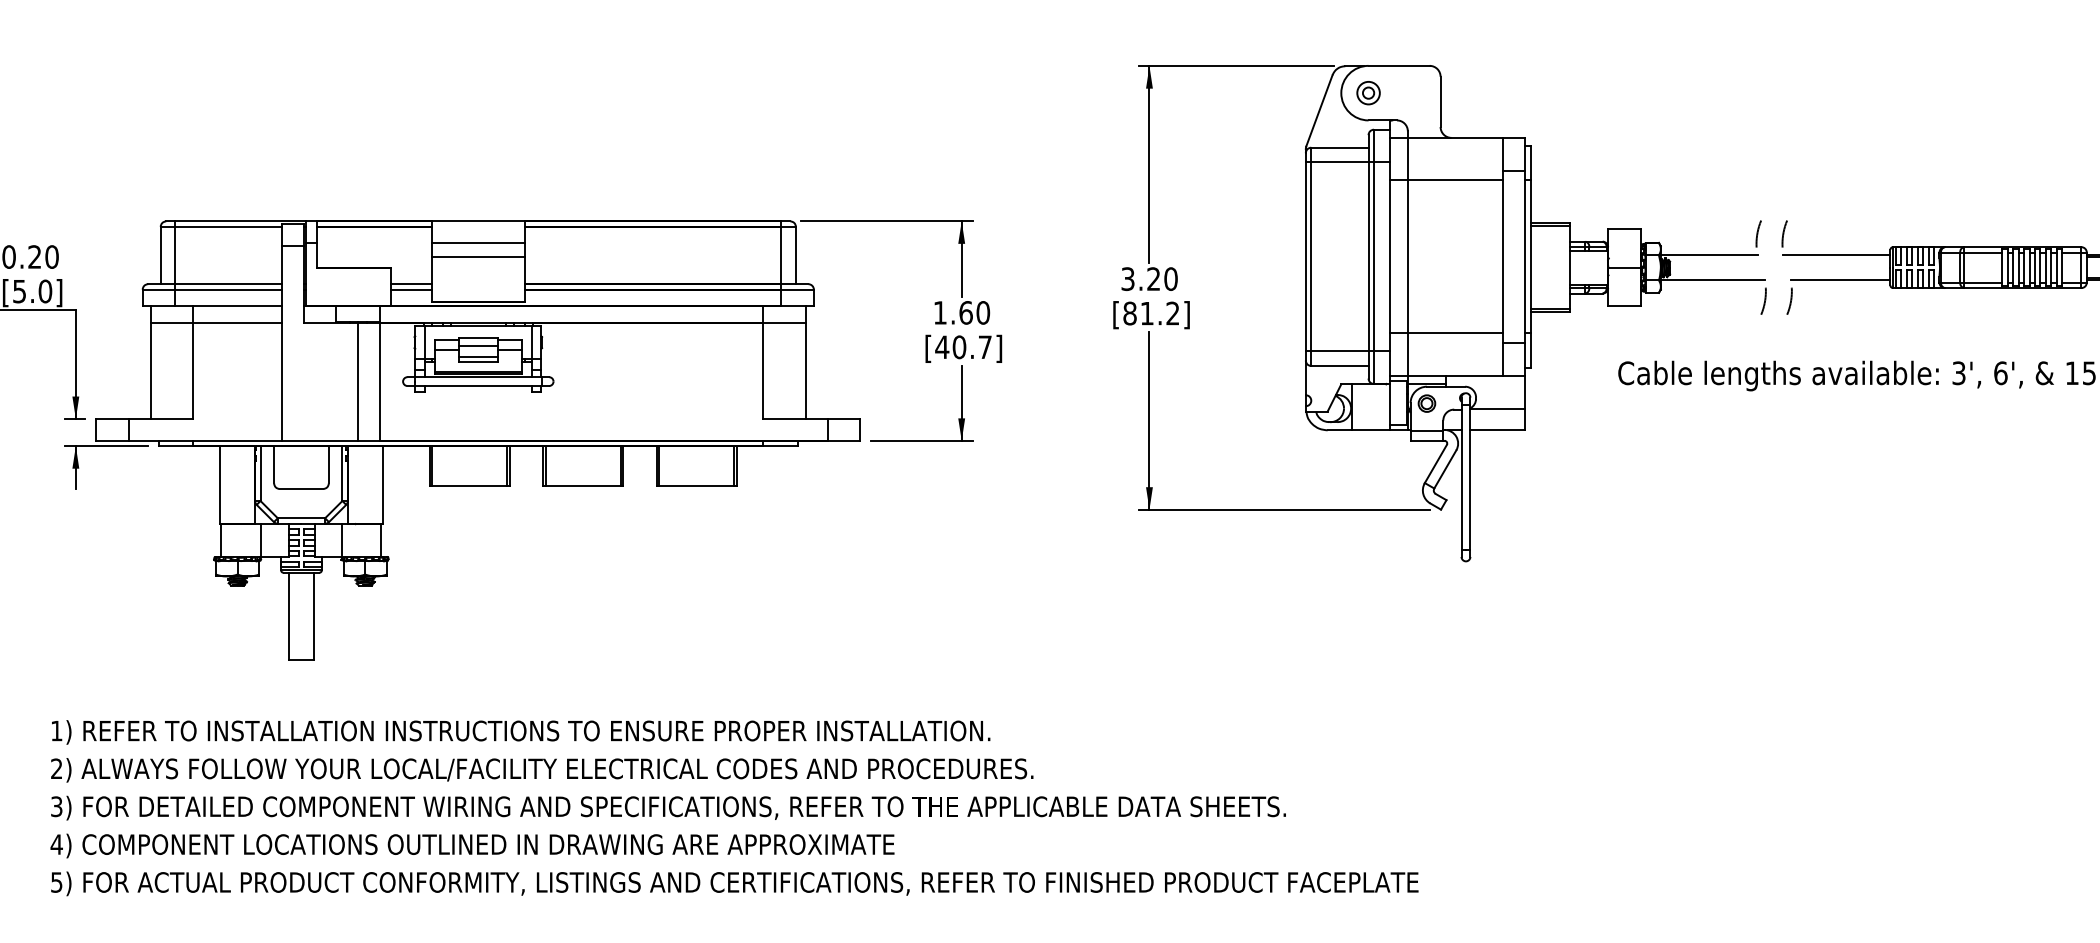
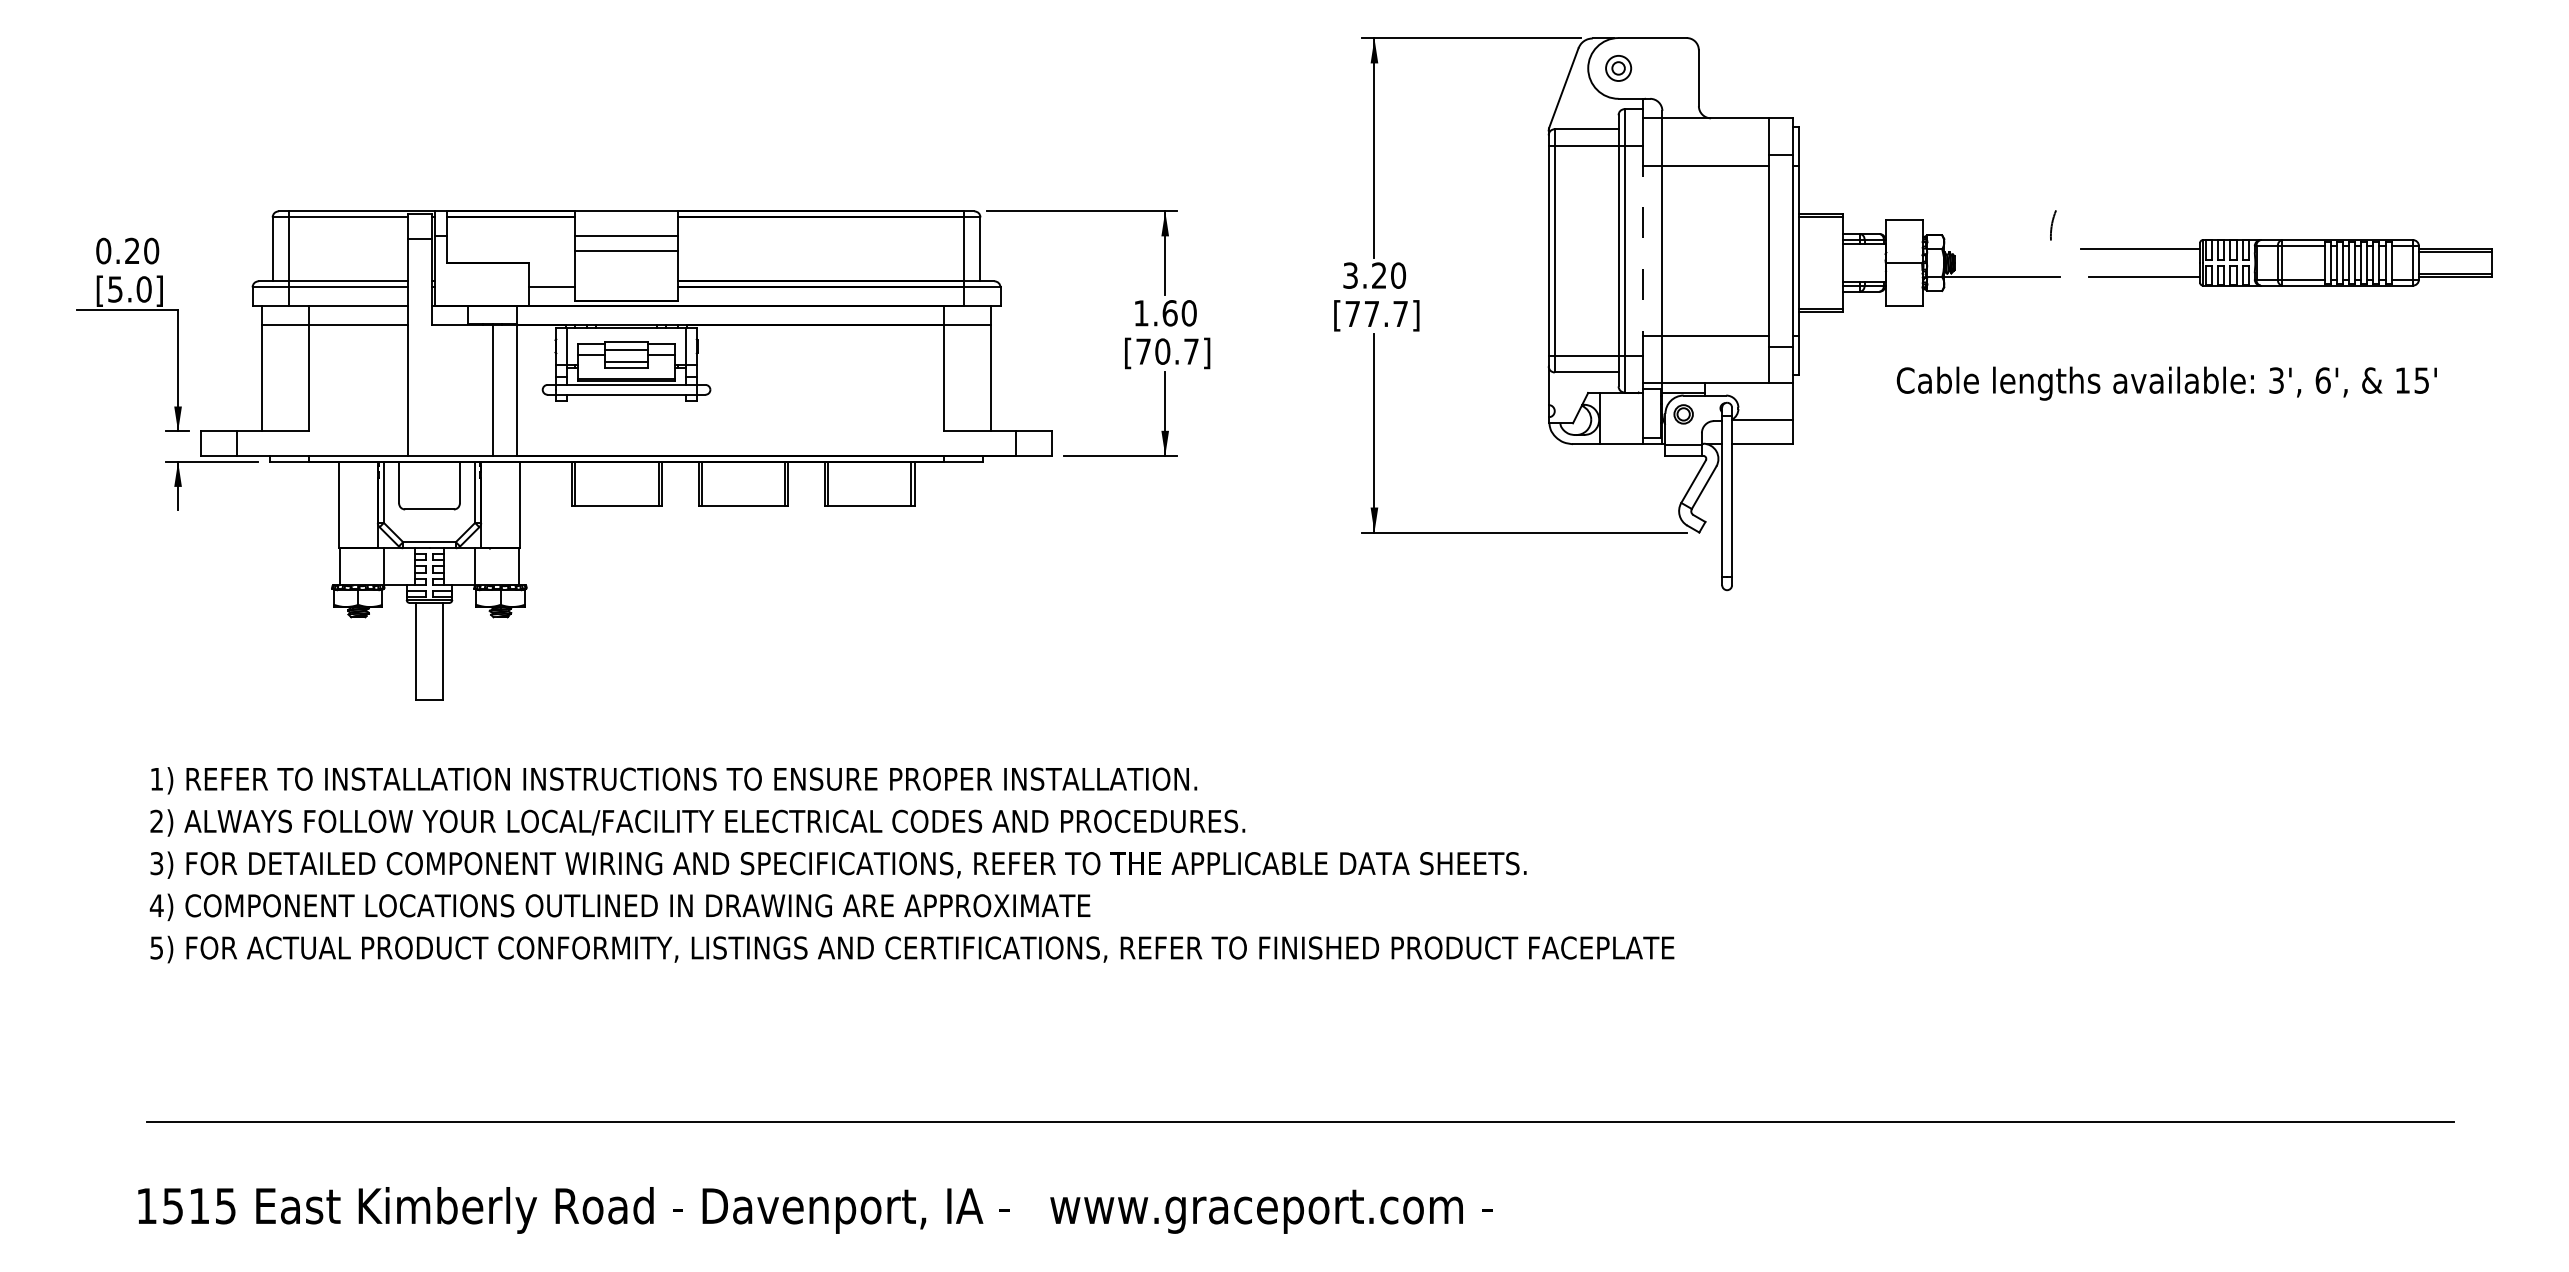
arc: (1783, 234) -> (2081, 225), removed
line: (1708, 254) -> (1997, 248), removed
line: (1390, 257) -> (1642, 251), solid -> dashed
line: (410, 284) -> (551, 281), removed
arc: (1764, 301) -> (2059, 300), removed
arc: (1790, 301) -> (2088, 300), removed
text: (1151, 313) -> (1376, 313), [81.2] -> [77.7]
text: (942, 347) -> (1143, 351), [40.7] -> [70.7]

